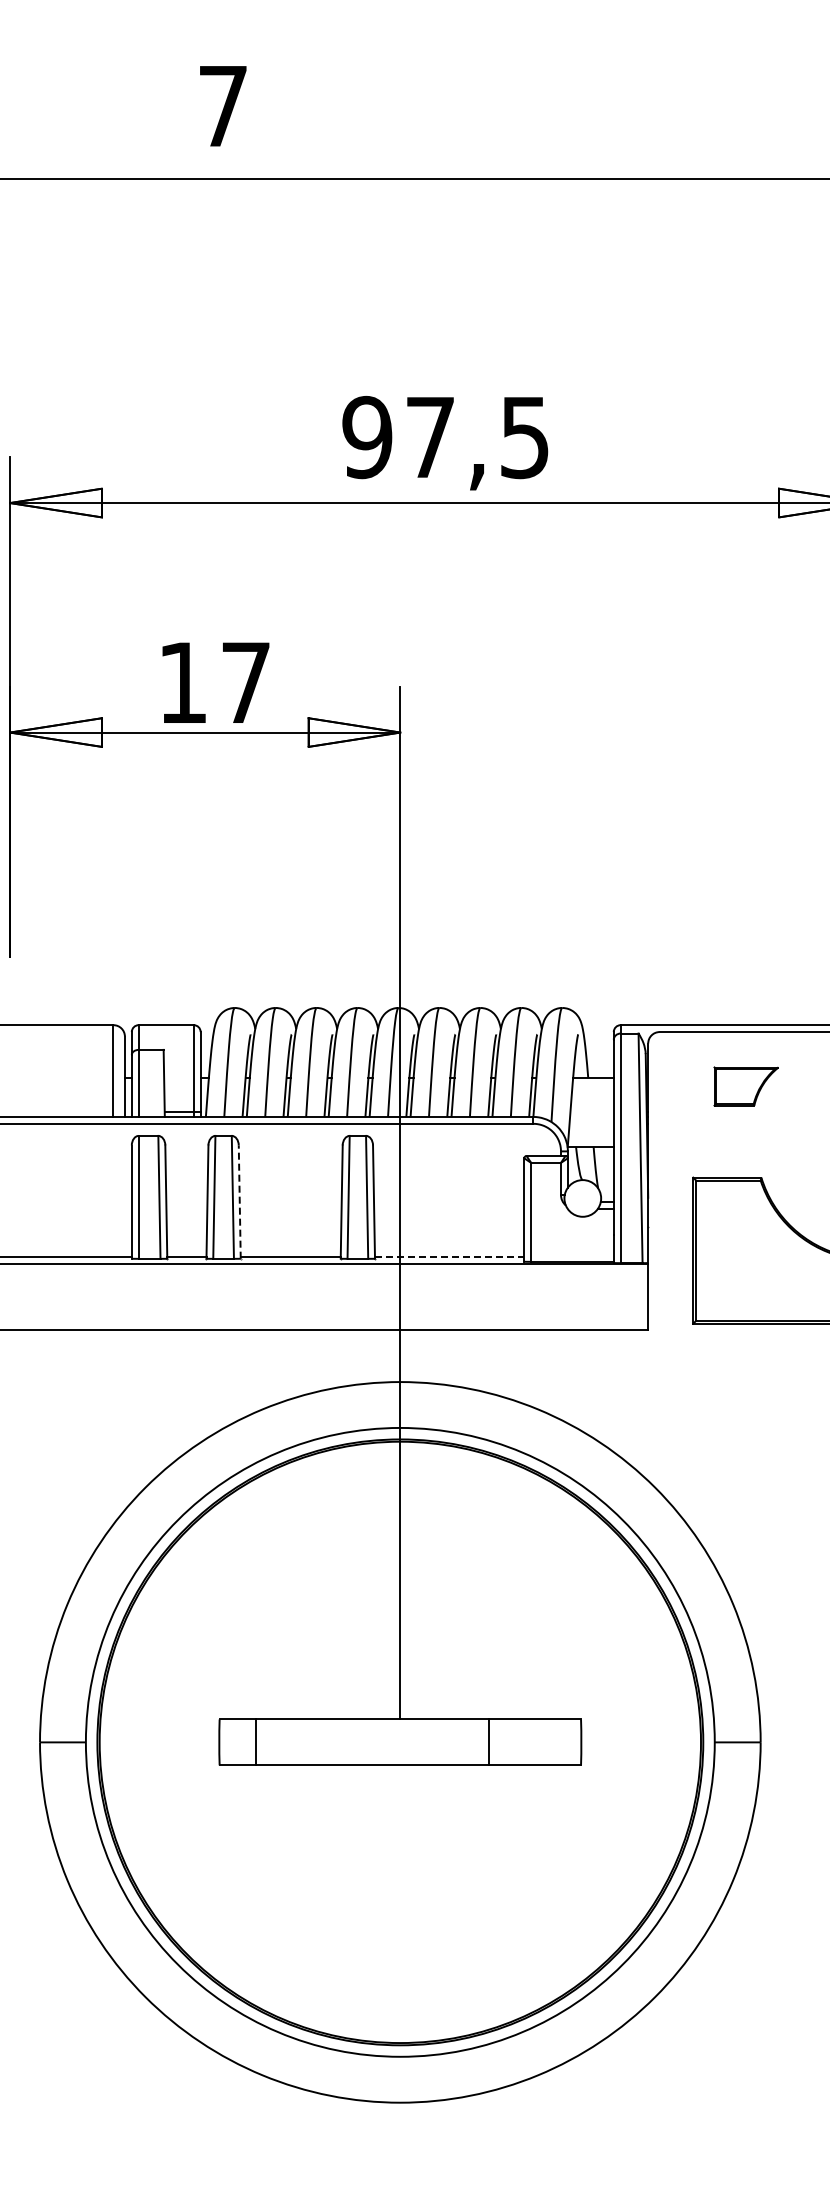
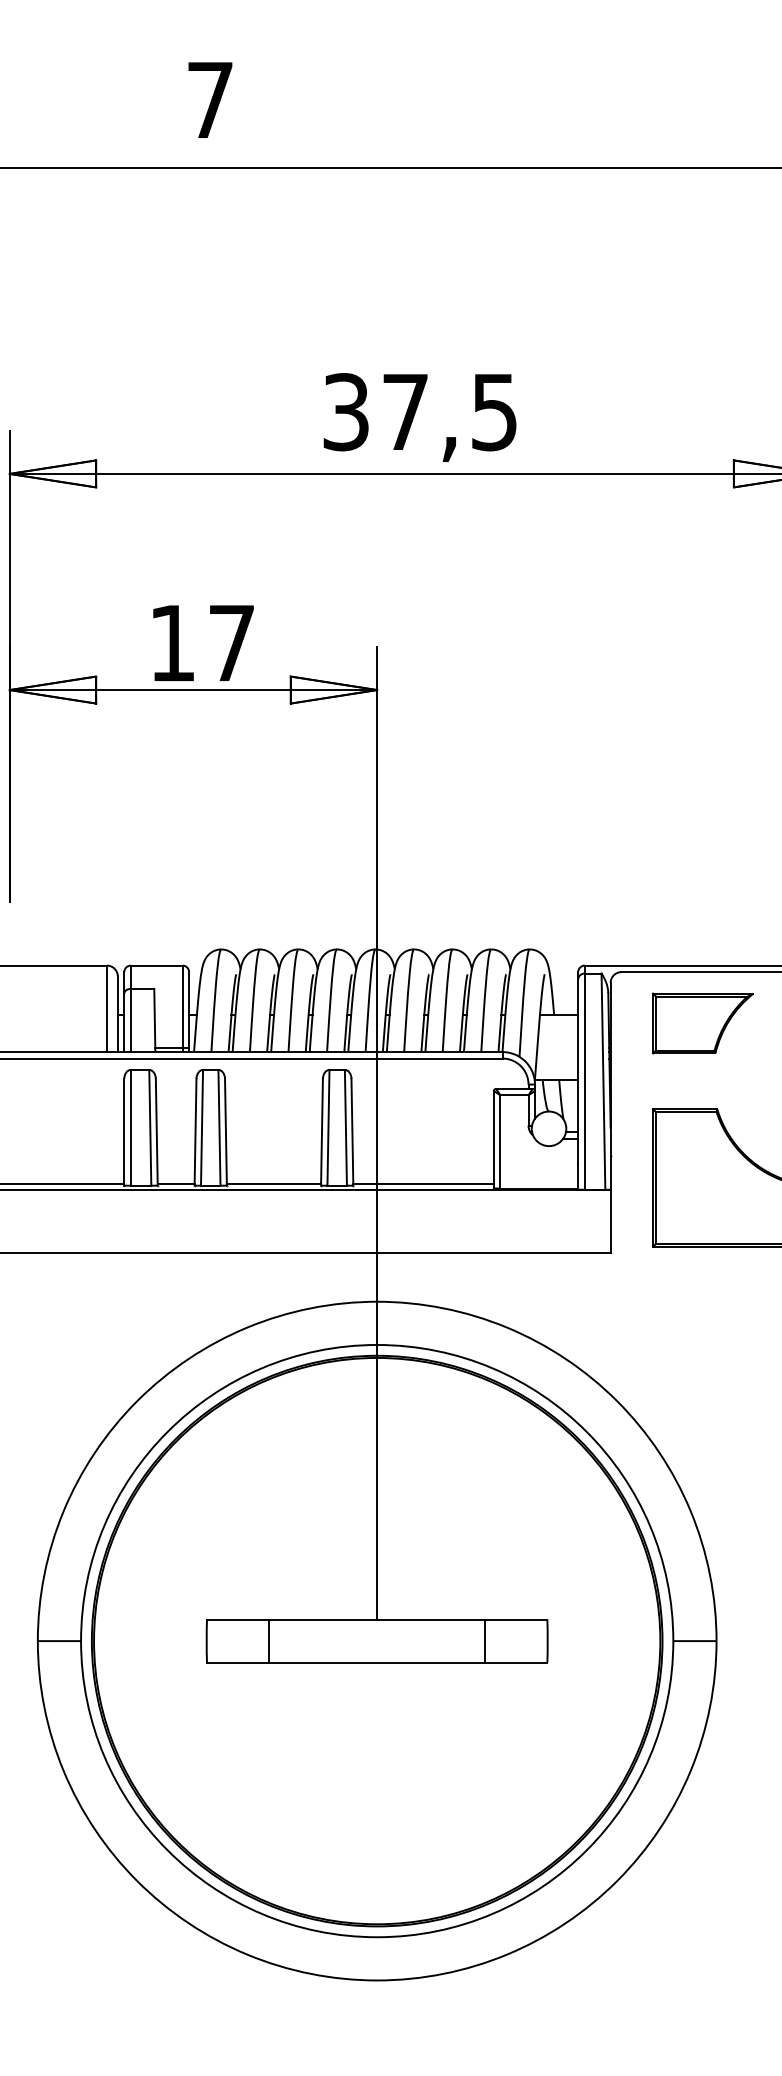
text: (367, 437) -> (346, 412), 97,5 -> 37,5
part: (746, 1086) -> (703, 1023), size x1.67
line: (239, 1202) -> (225, 1132), dashed -> solid
line: (449, 1256) -> (423, 1183), dashed -> solid
line: (255, 1742) -> (269, 1641), moved
line: (489, 1742) -> (485, 1641), moved

